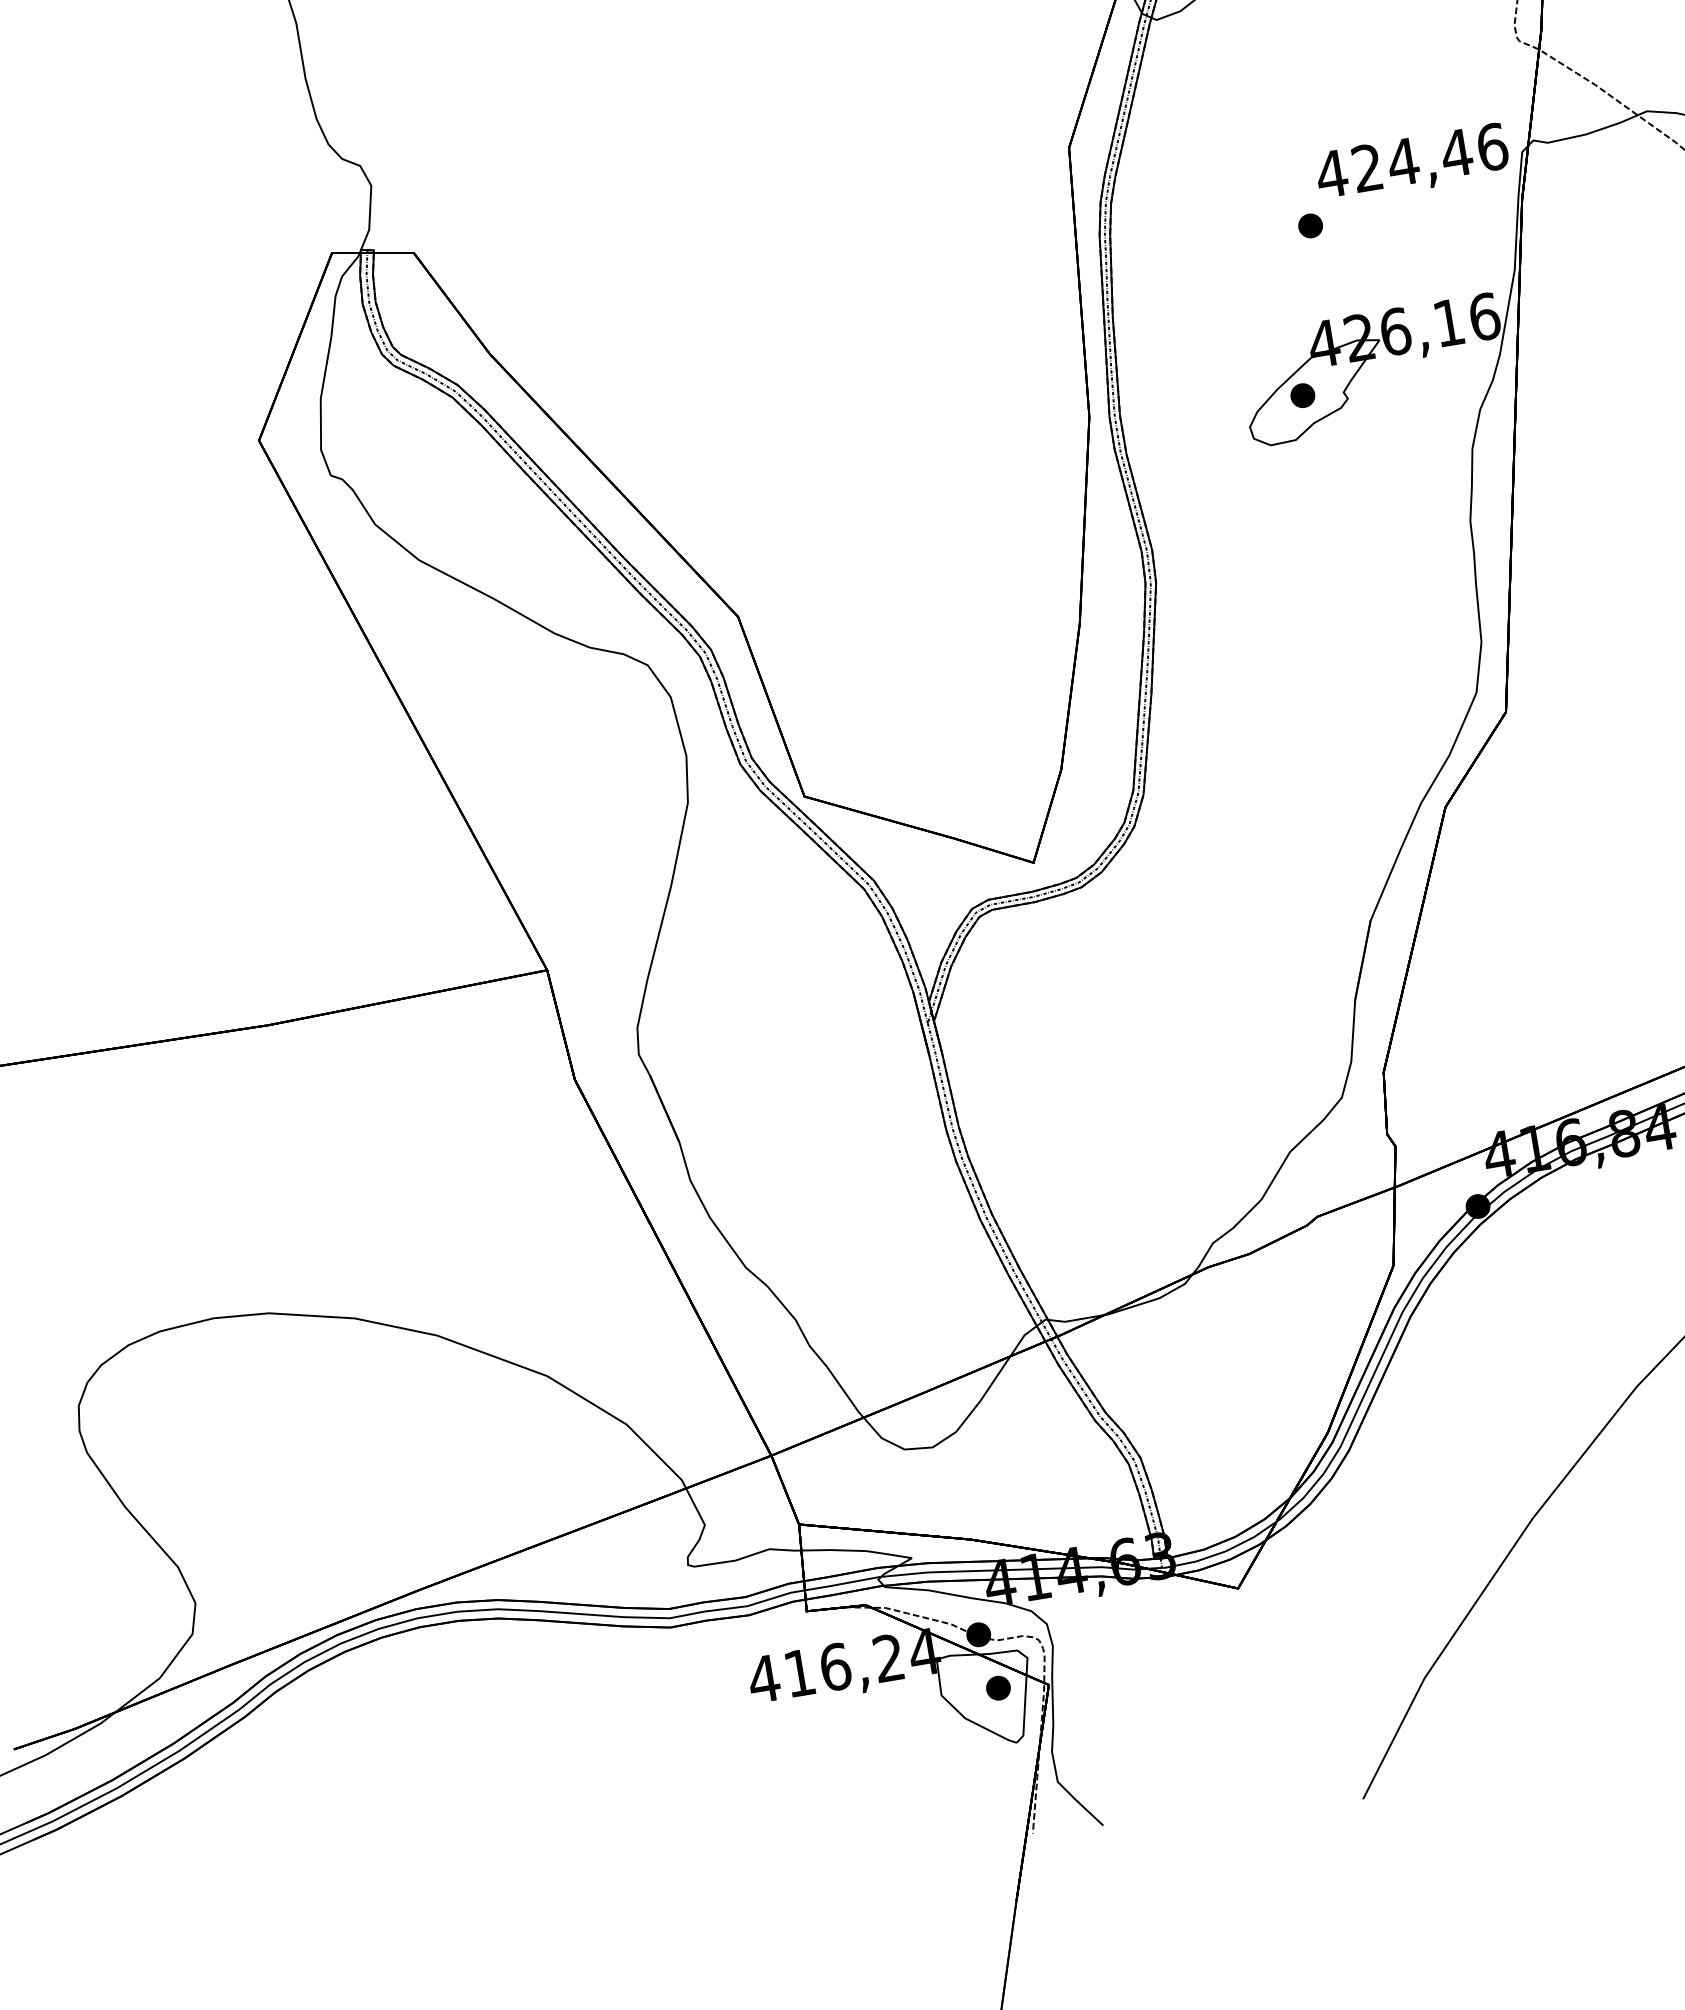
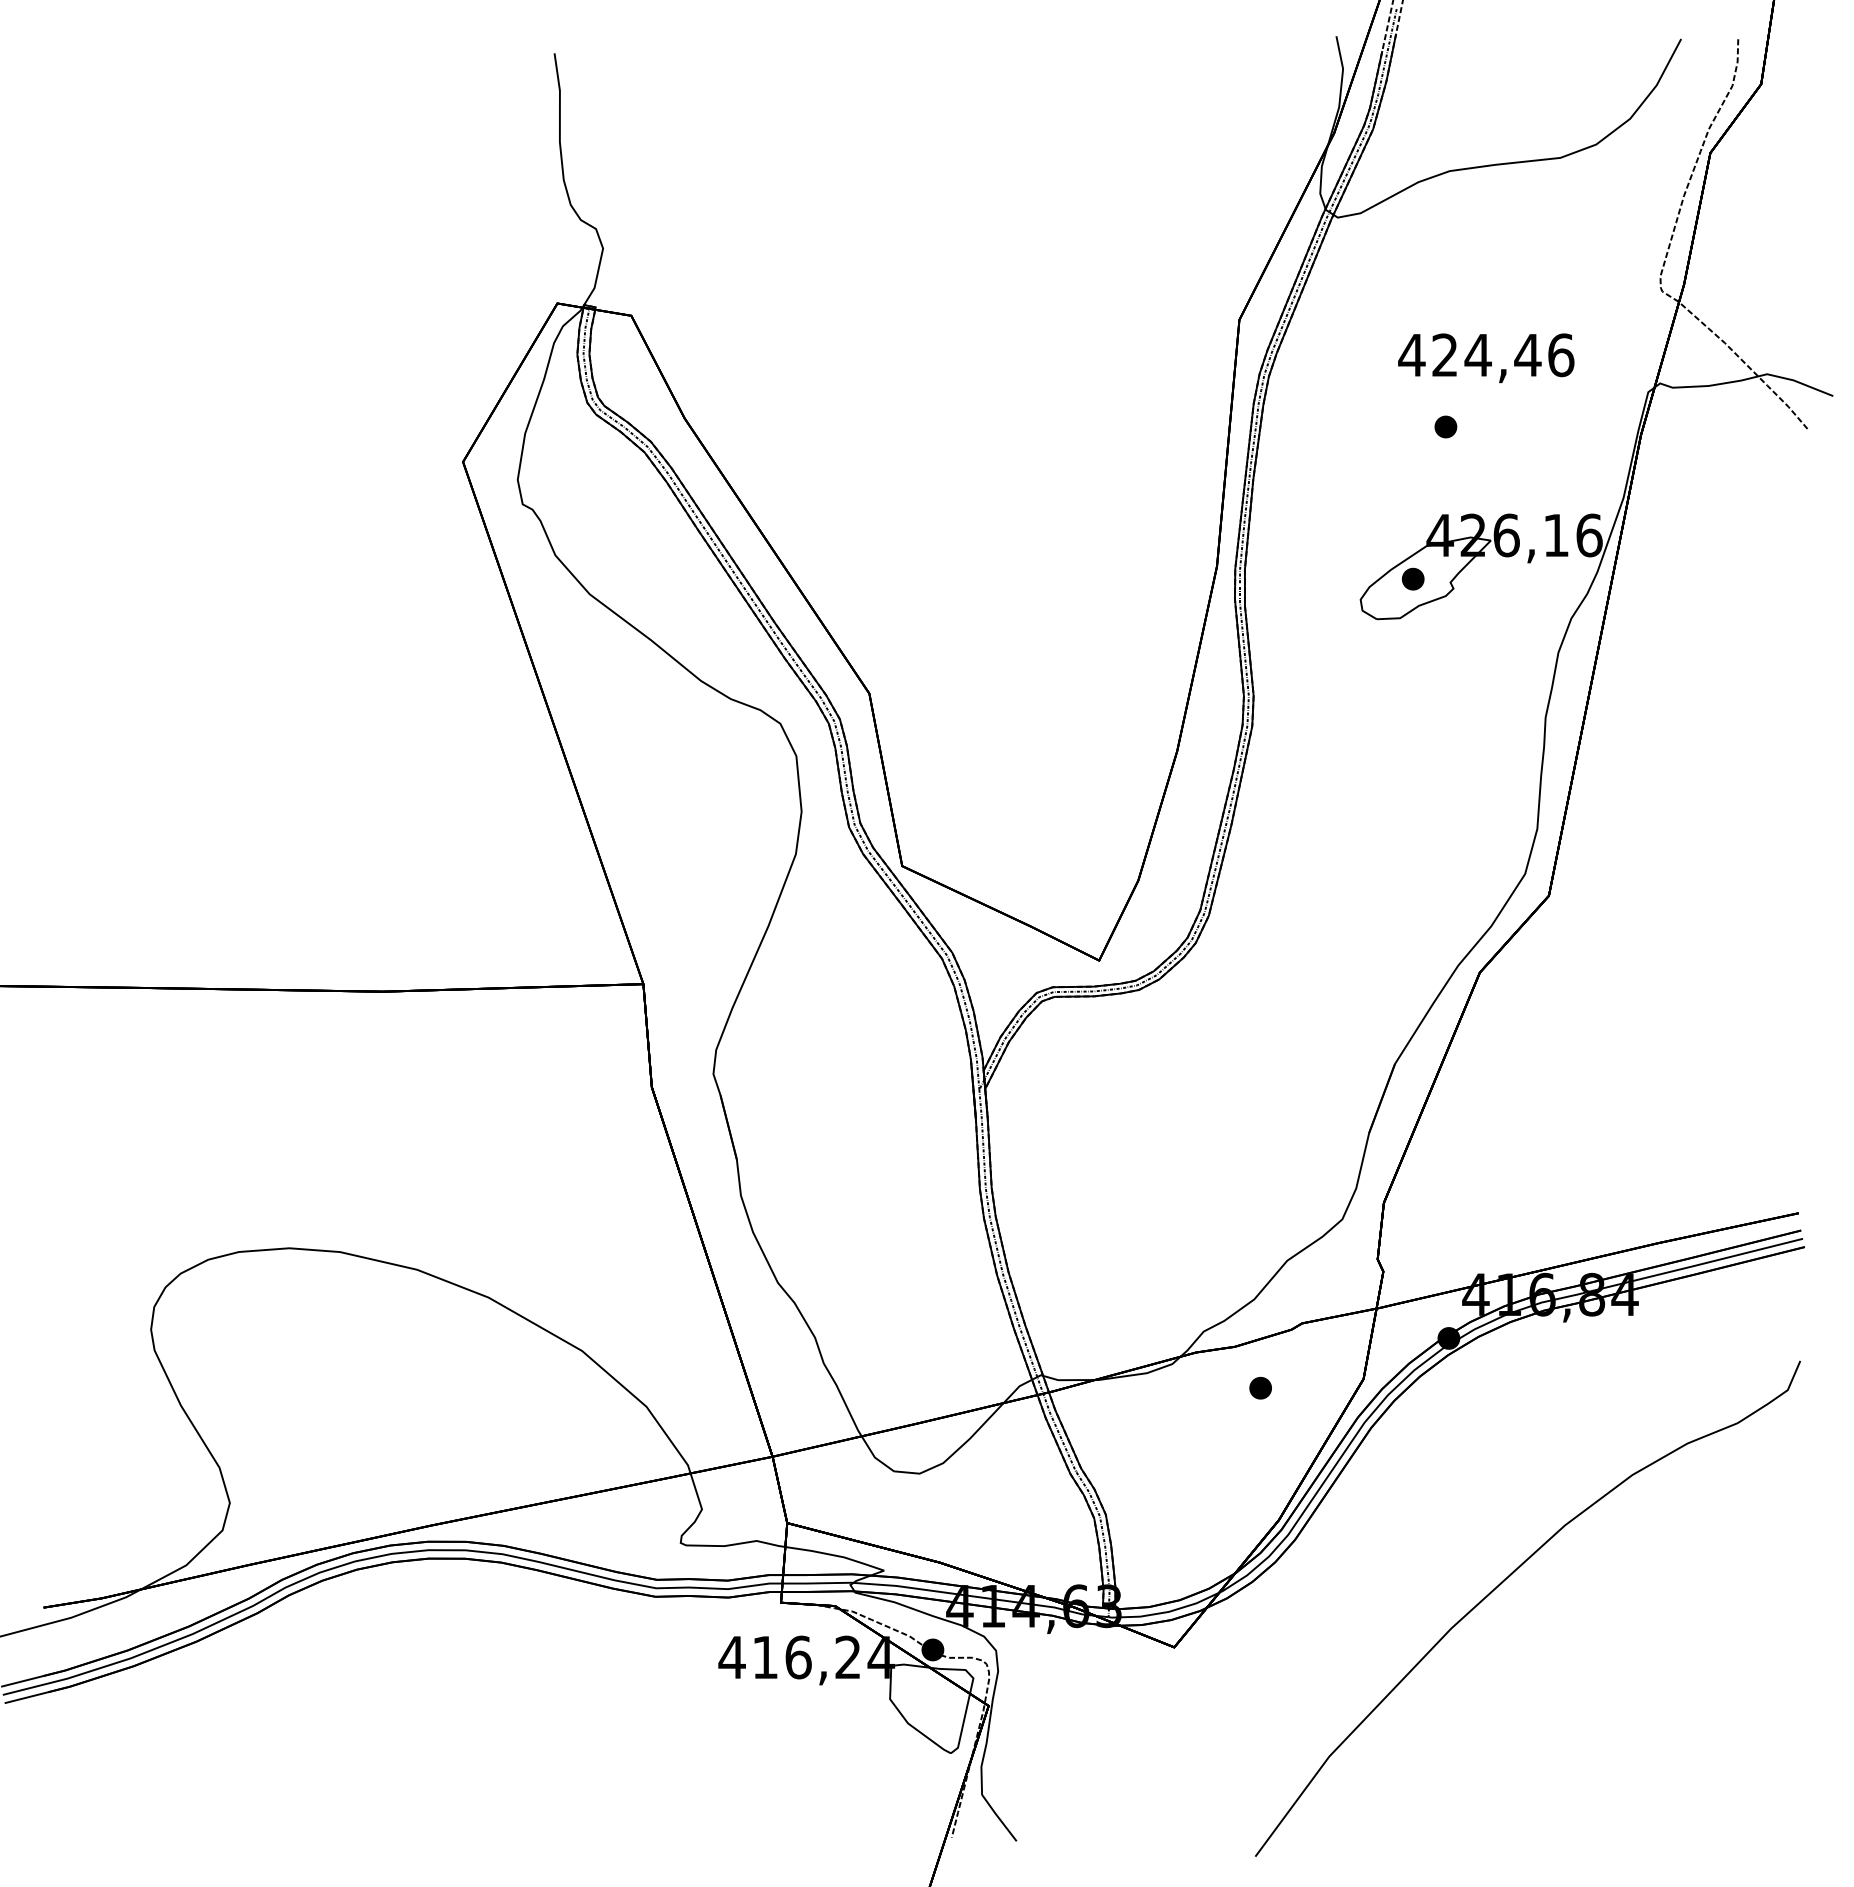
text: (1412, 164) -> (1486, 358), moved
part: (998, 1688) -> (1260, 1388), moved

